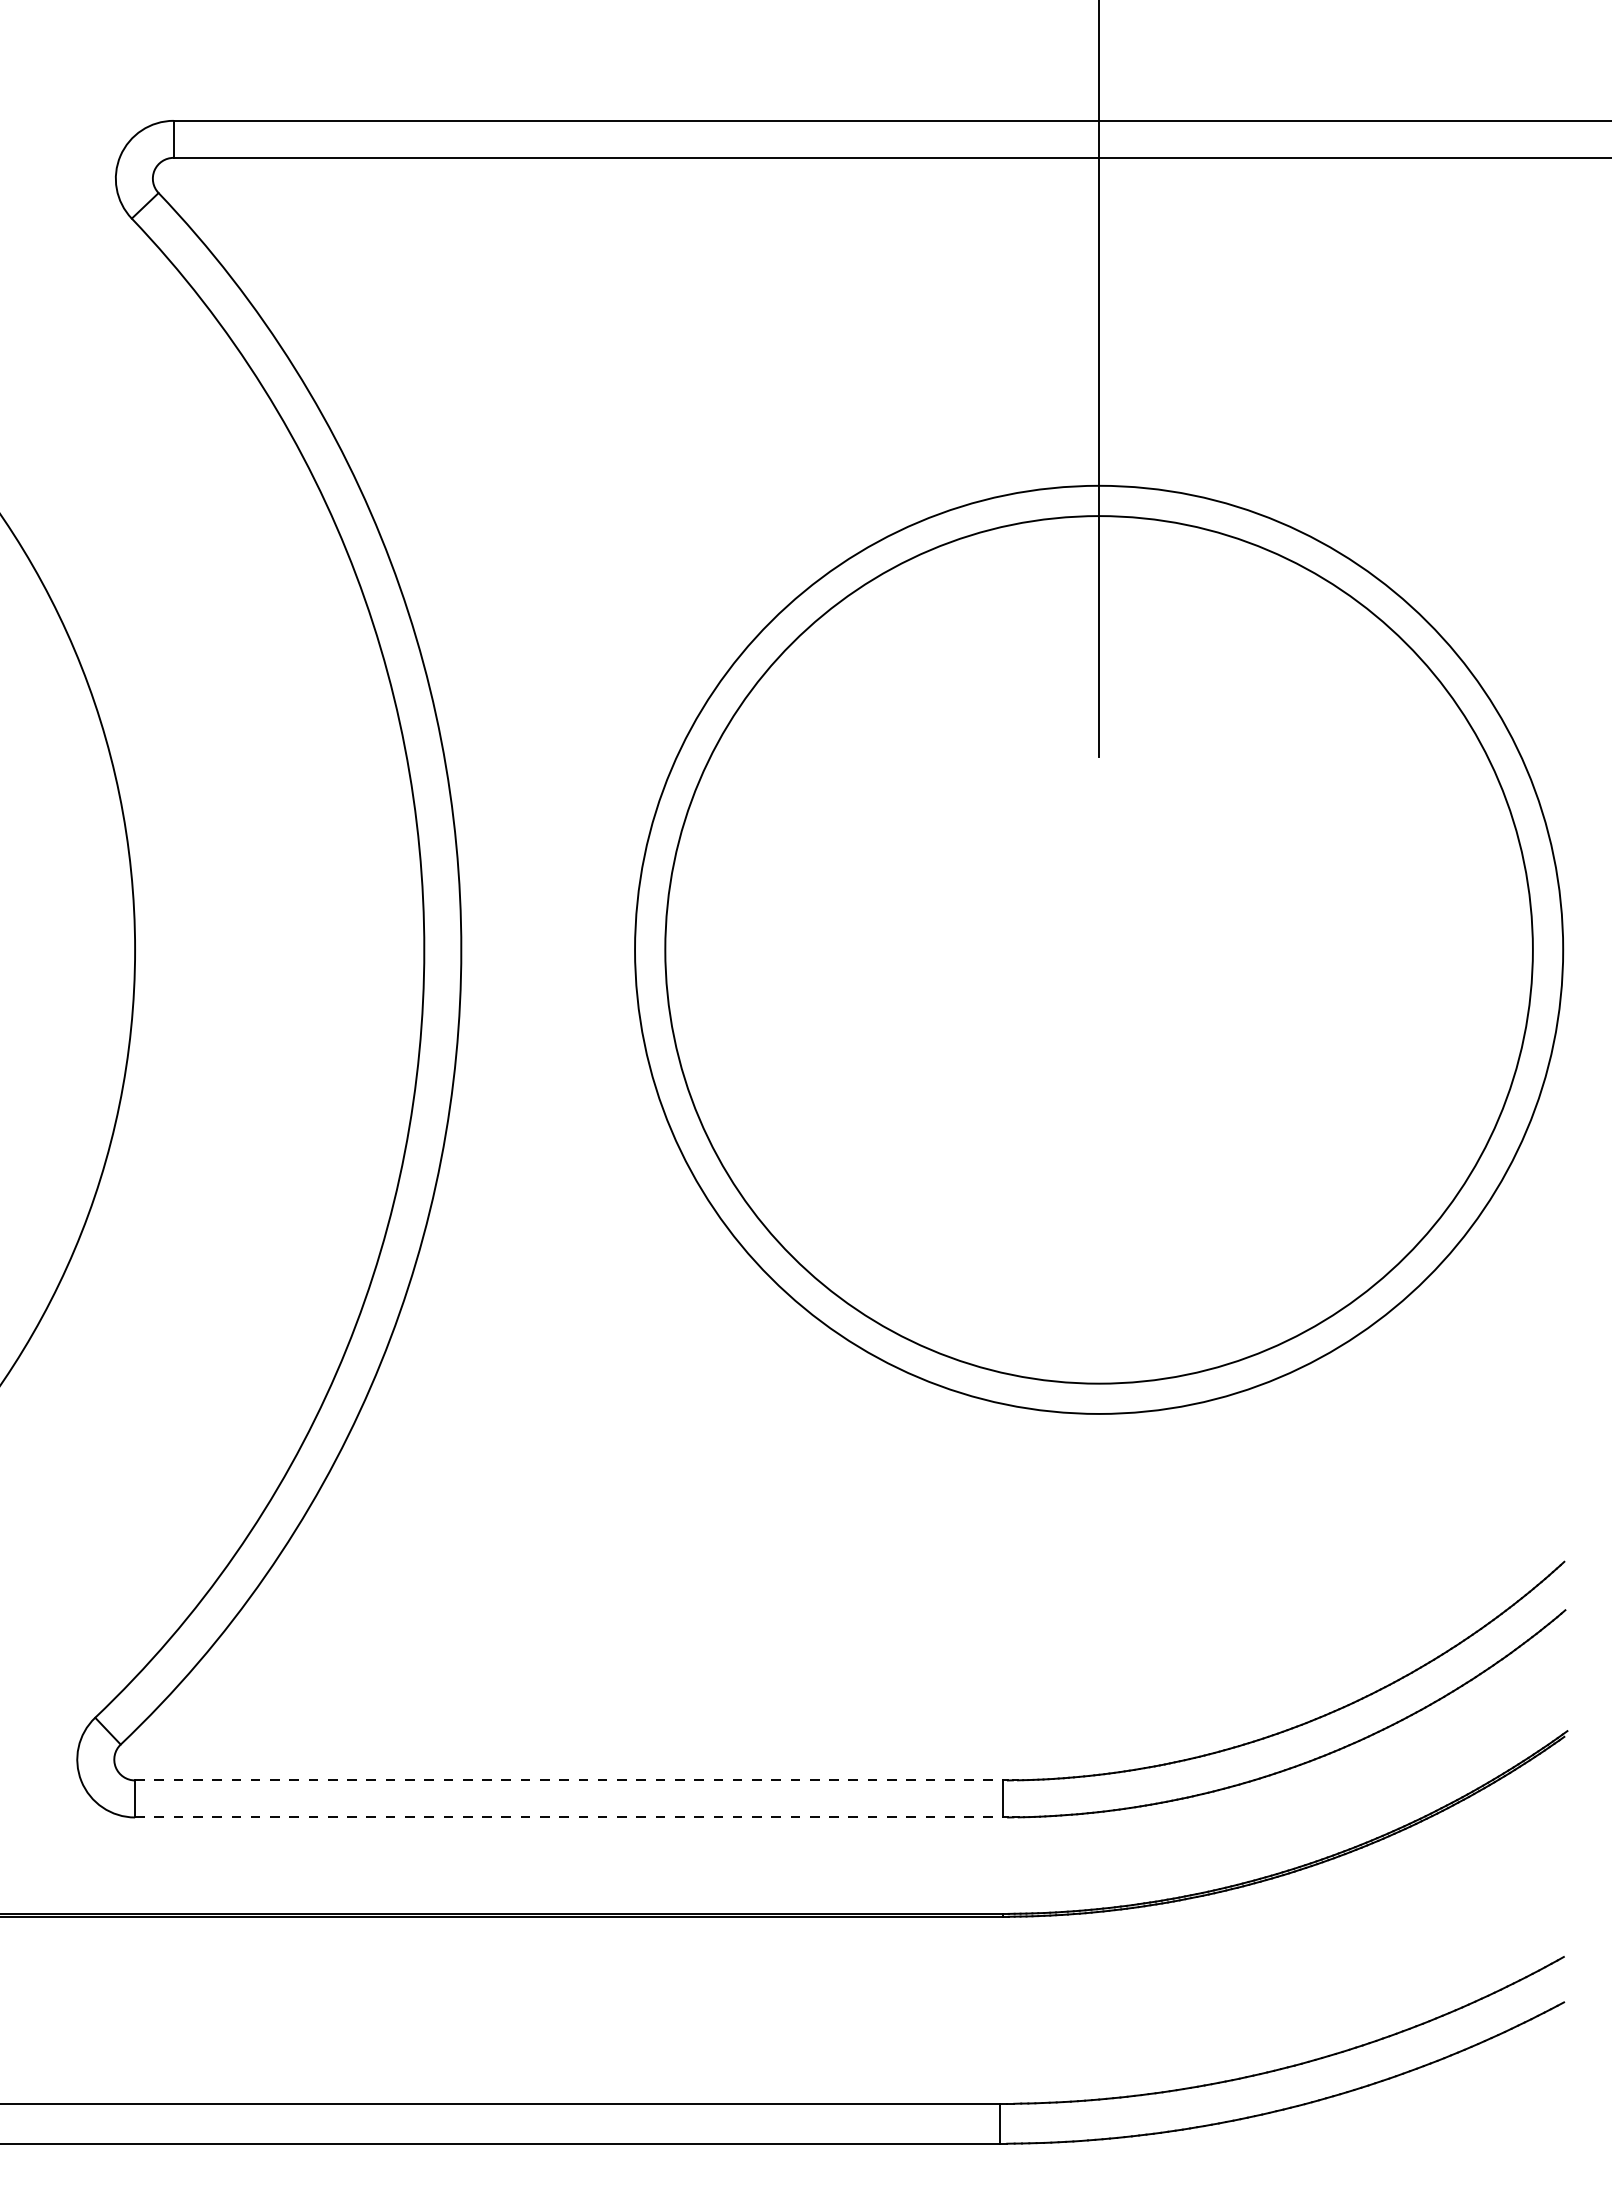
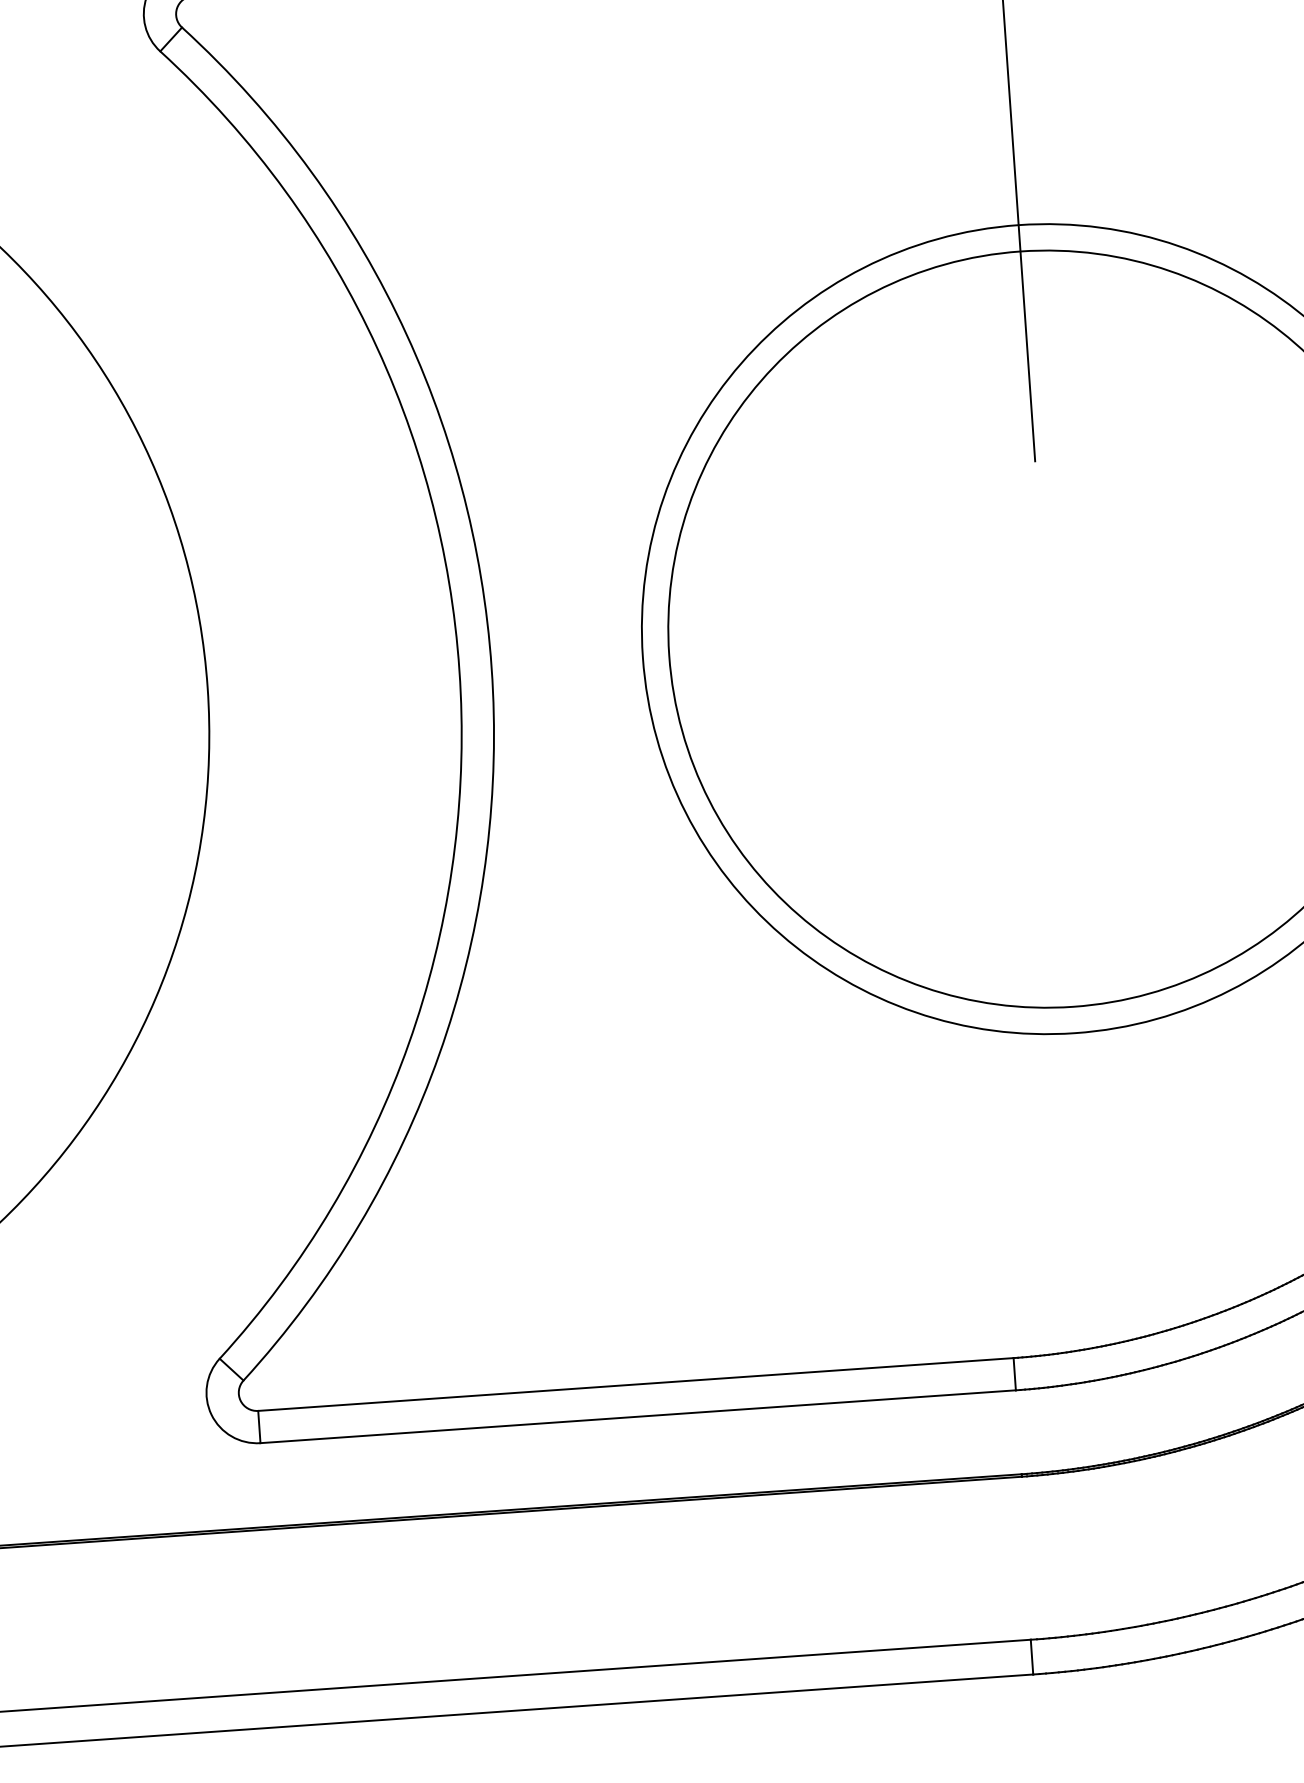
line: (568, 1780) -> (635, 1384), dashed -> solid
line: (568, 1817) -> (637, 1416), dashed -> solid

